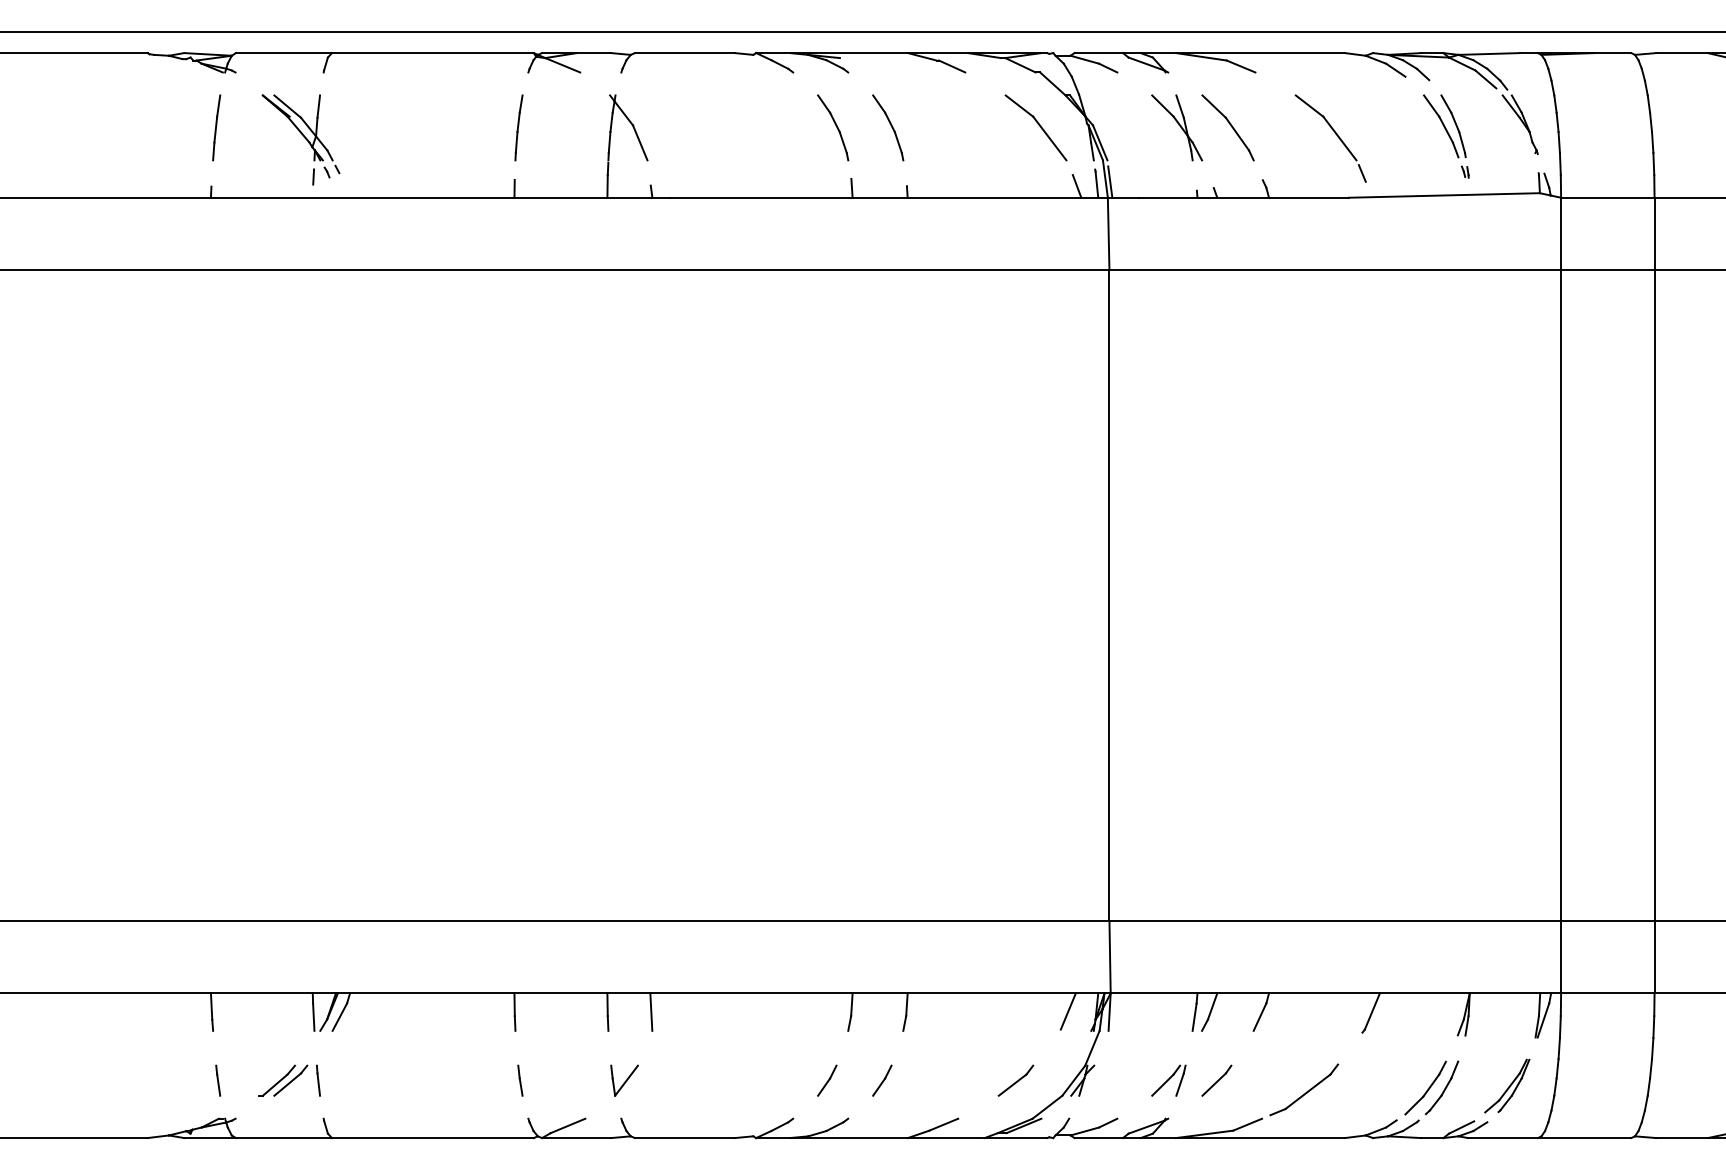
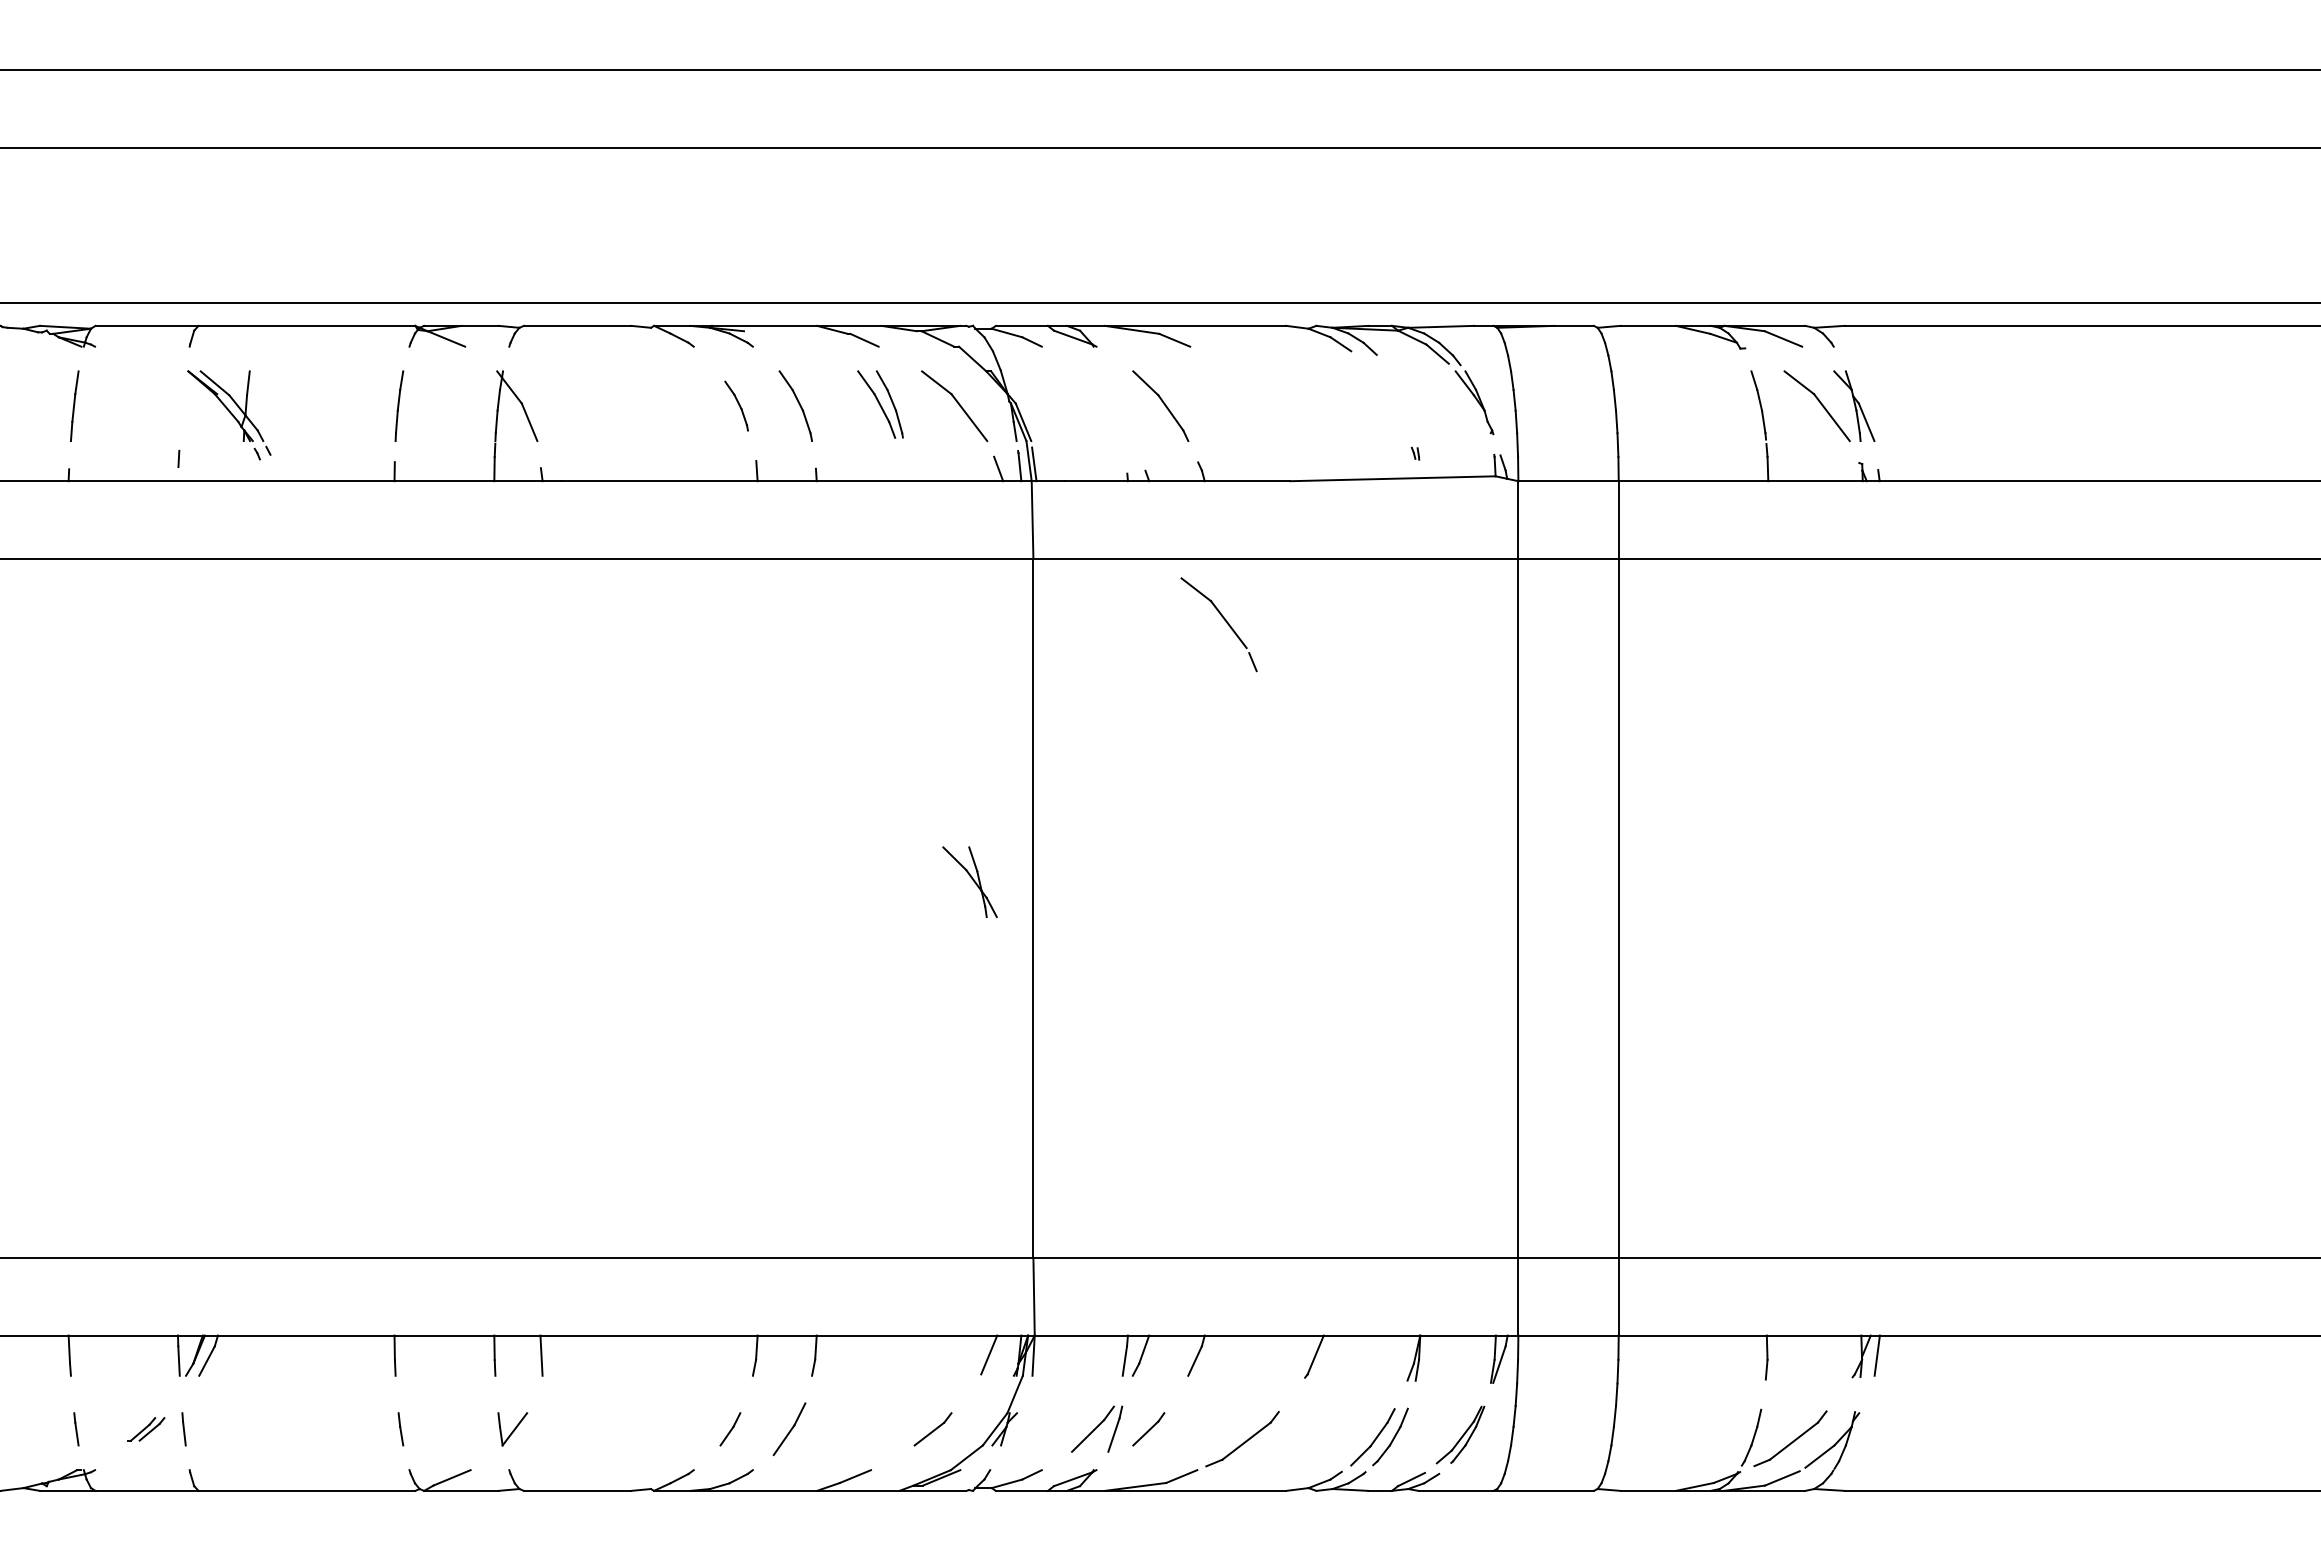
part: (1444, 126) -> (880, 404), moved
part: (832, 127) -> (736, 405), size x0.7
part: (1176, 128) -> (969, 882), moved
part: (1334, 133) -> (1223, 619), moved
part: (301, 136) -> (229, 415), moved
part: (283, 1080) -> (146, 1429), size x0.7
part: (882, 1080) -> (789, 1429), size x1.6
part: (1169, 1080) -> (1097, 1429), size x1.4

